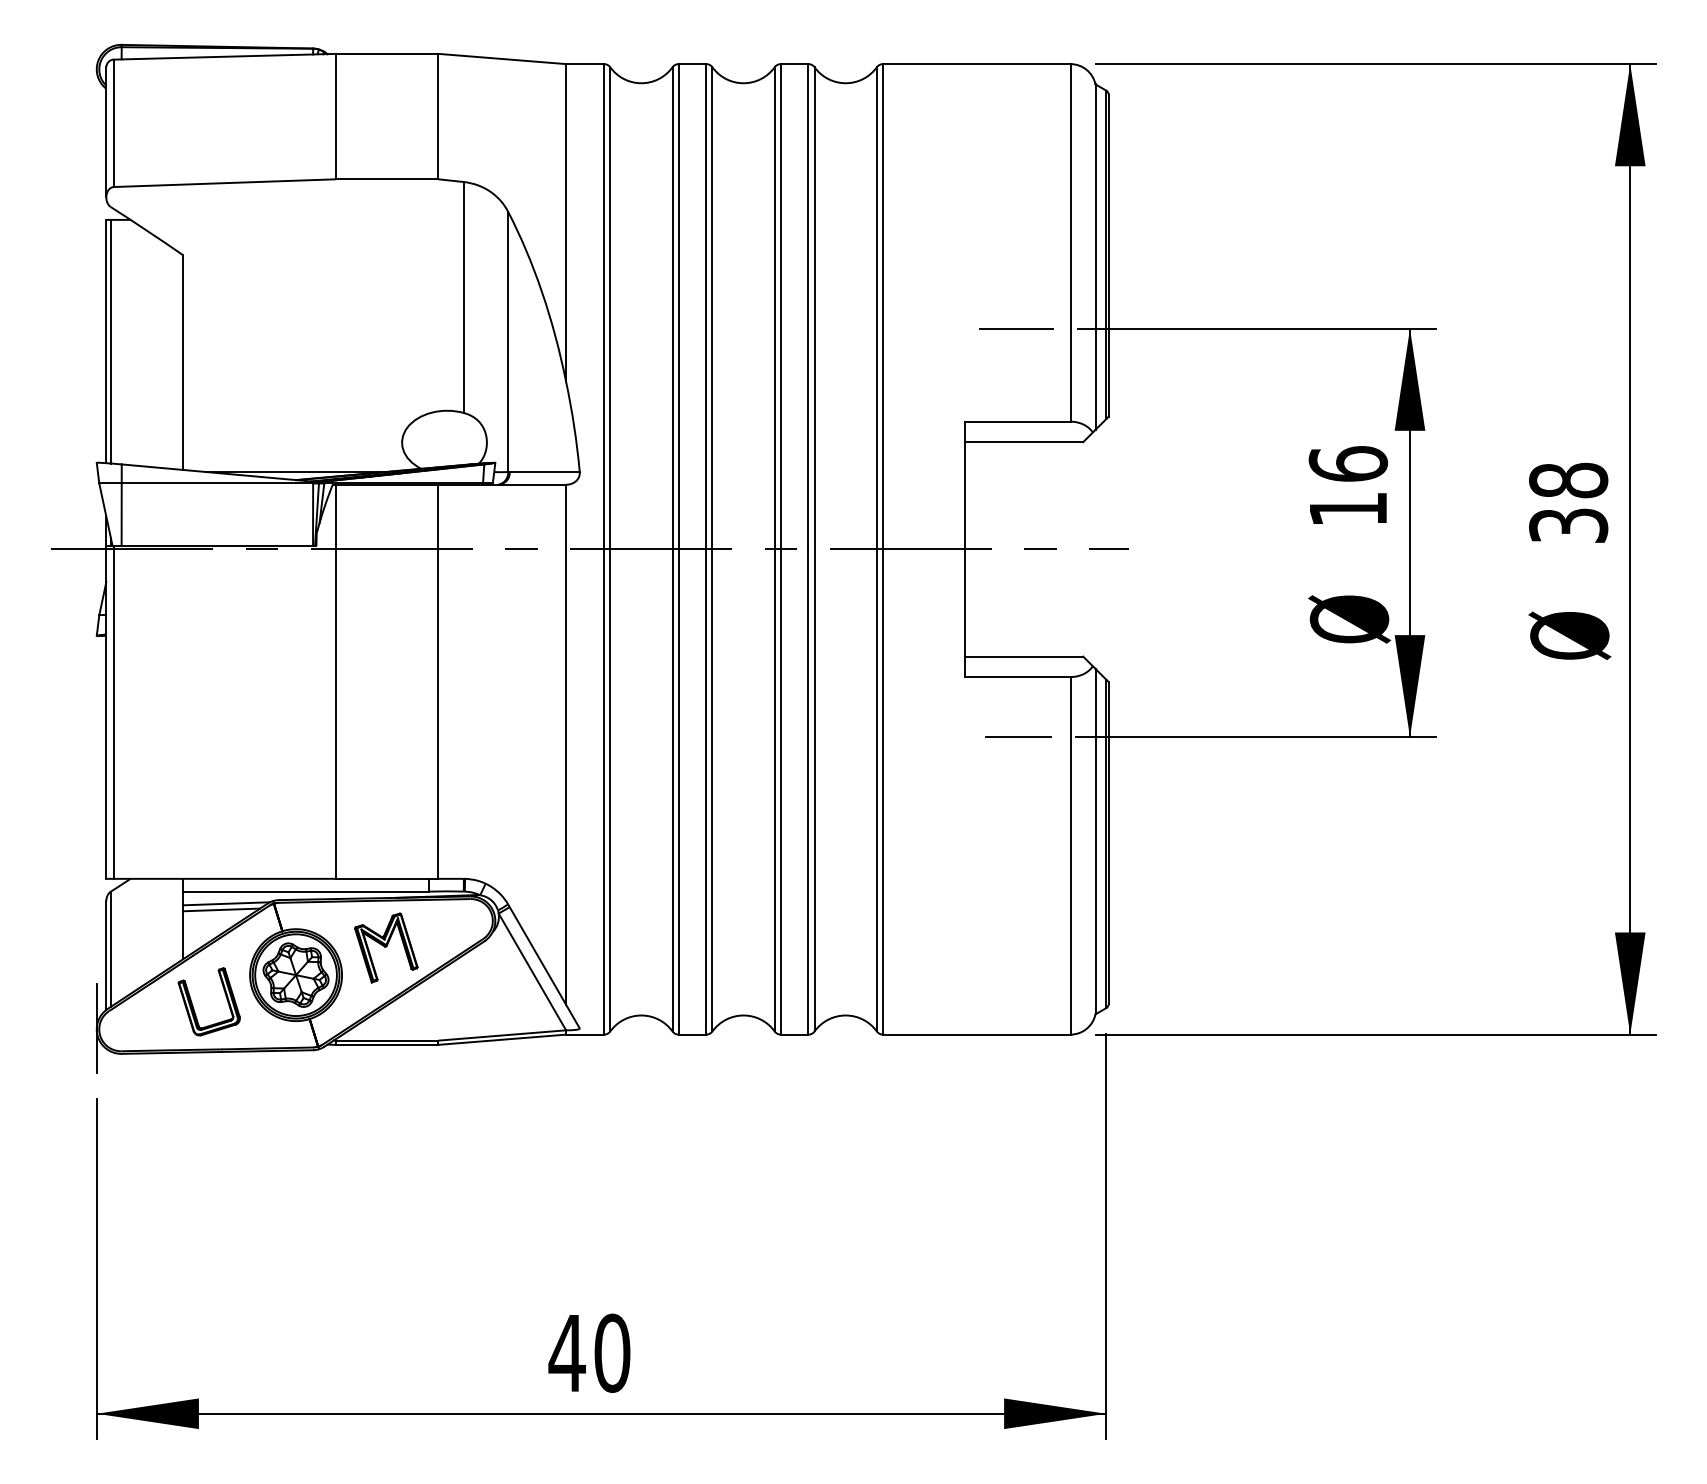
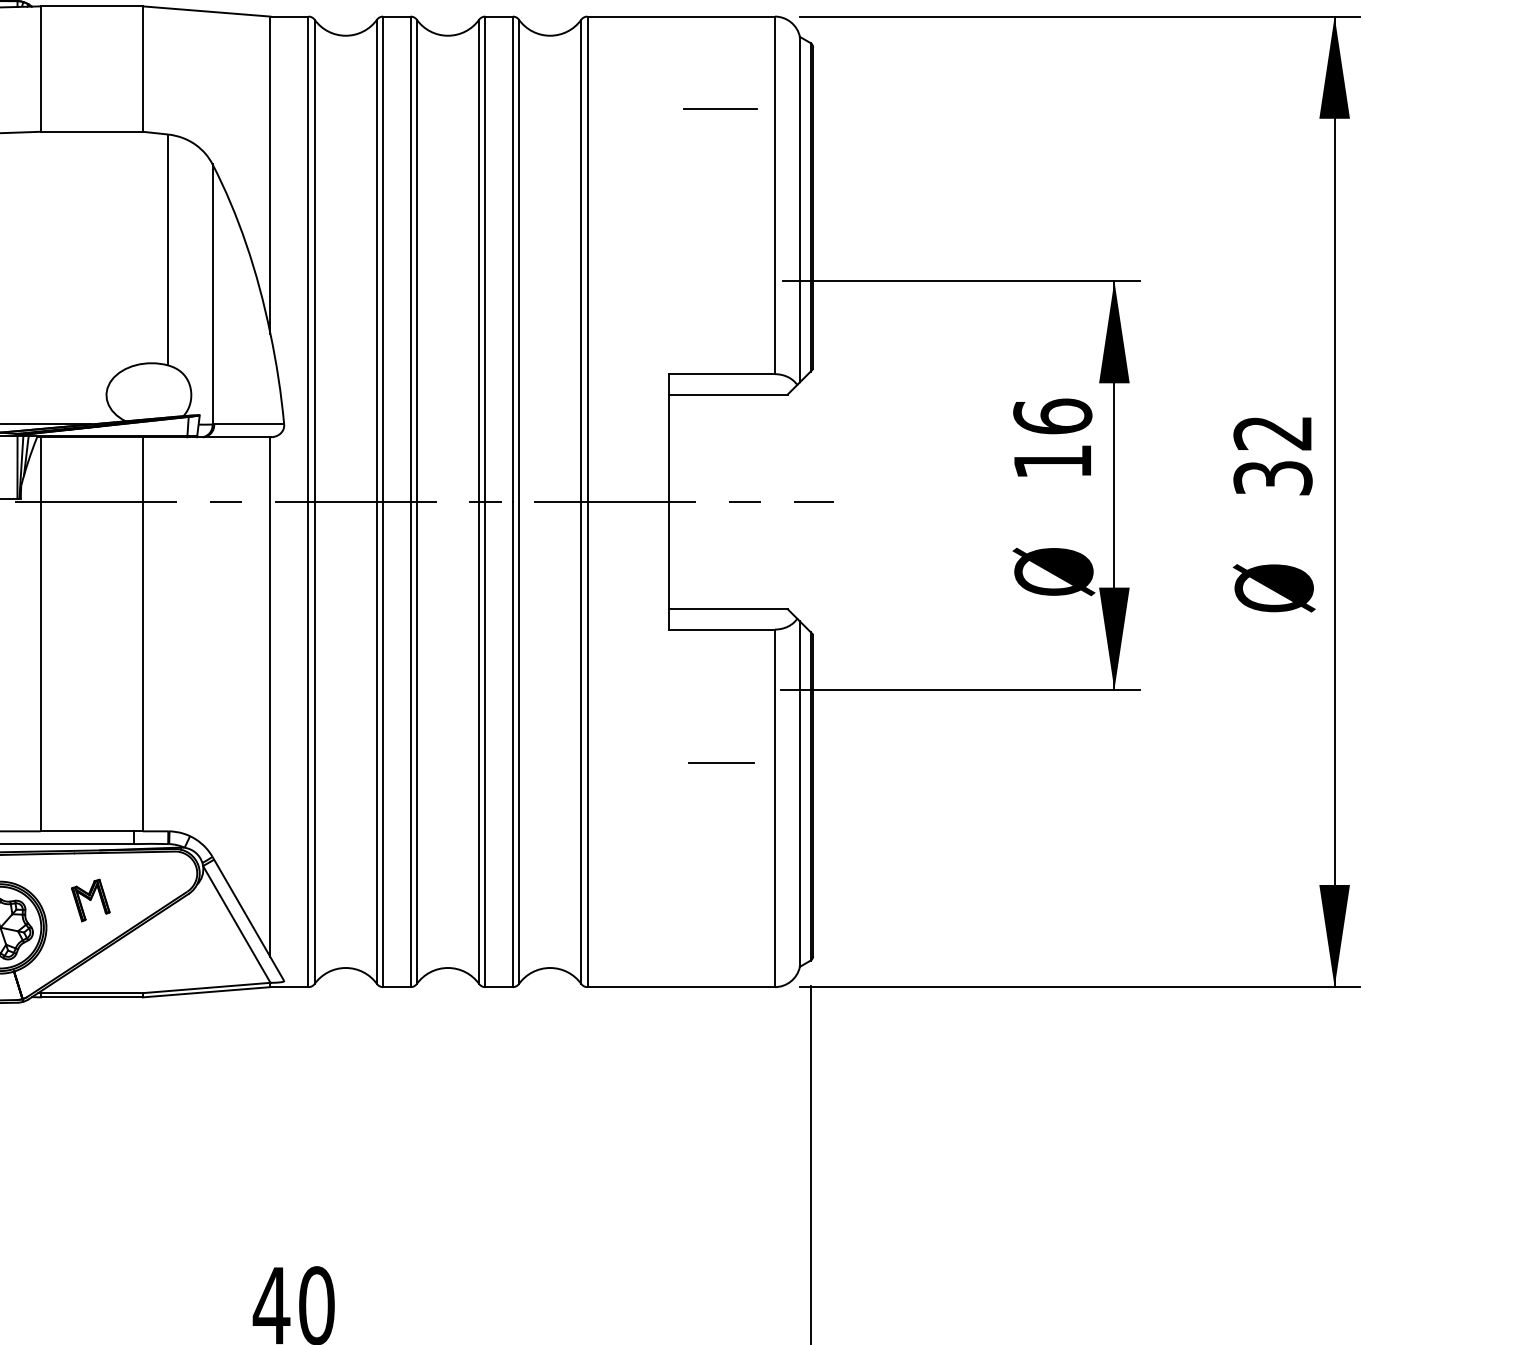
line: (1016, 328) -> (720, 109), moved
text: (1568, 480) -> (1272, 433), 38 -> 32
line: (1018, 736) -> (721, 762), moved
part: (386, 947) -> (90, 900), size x0.6

